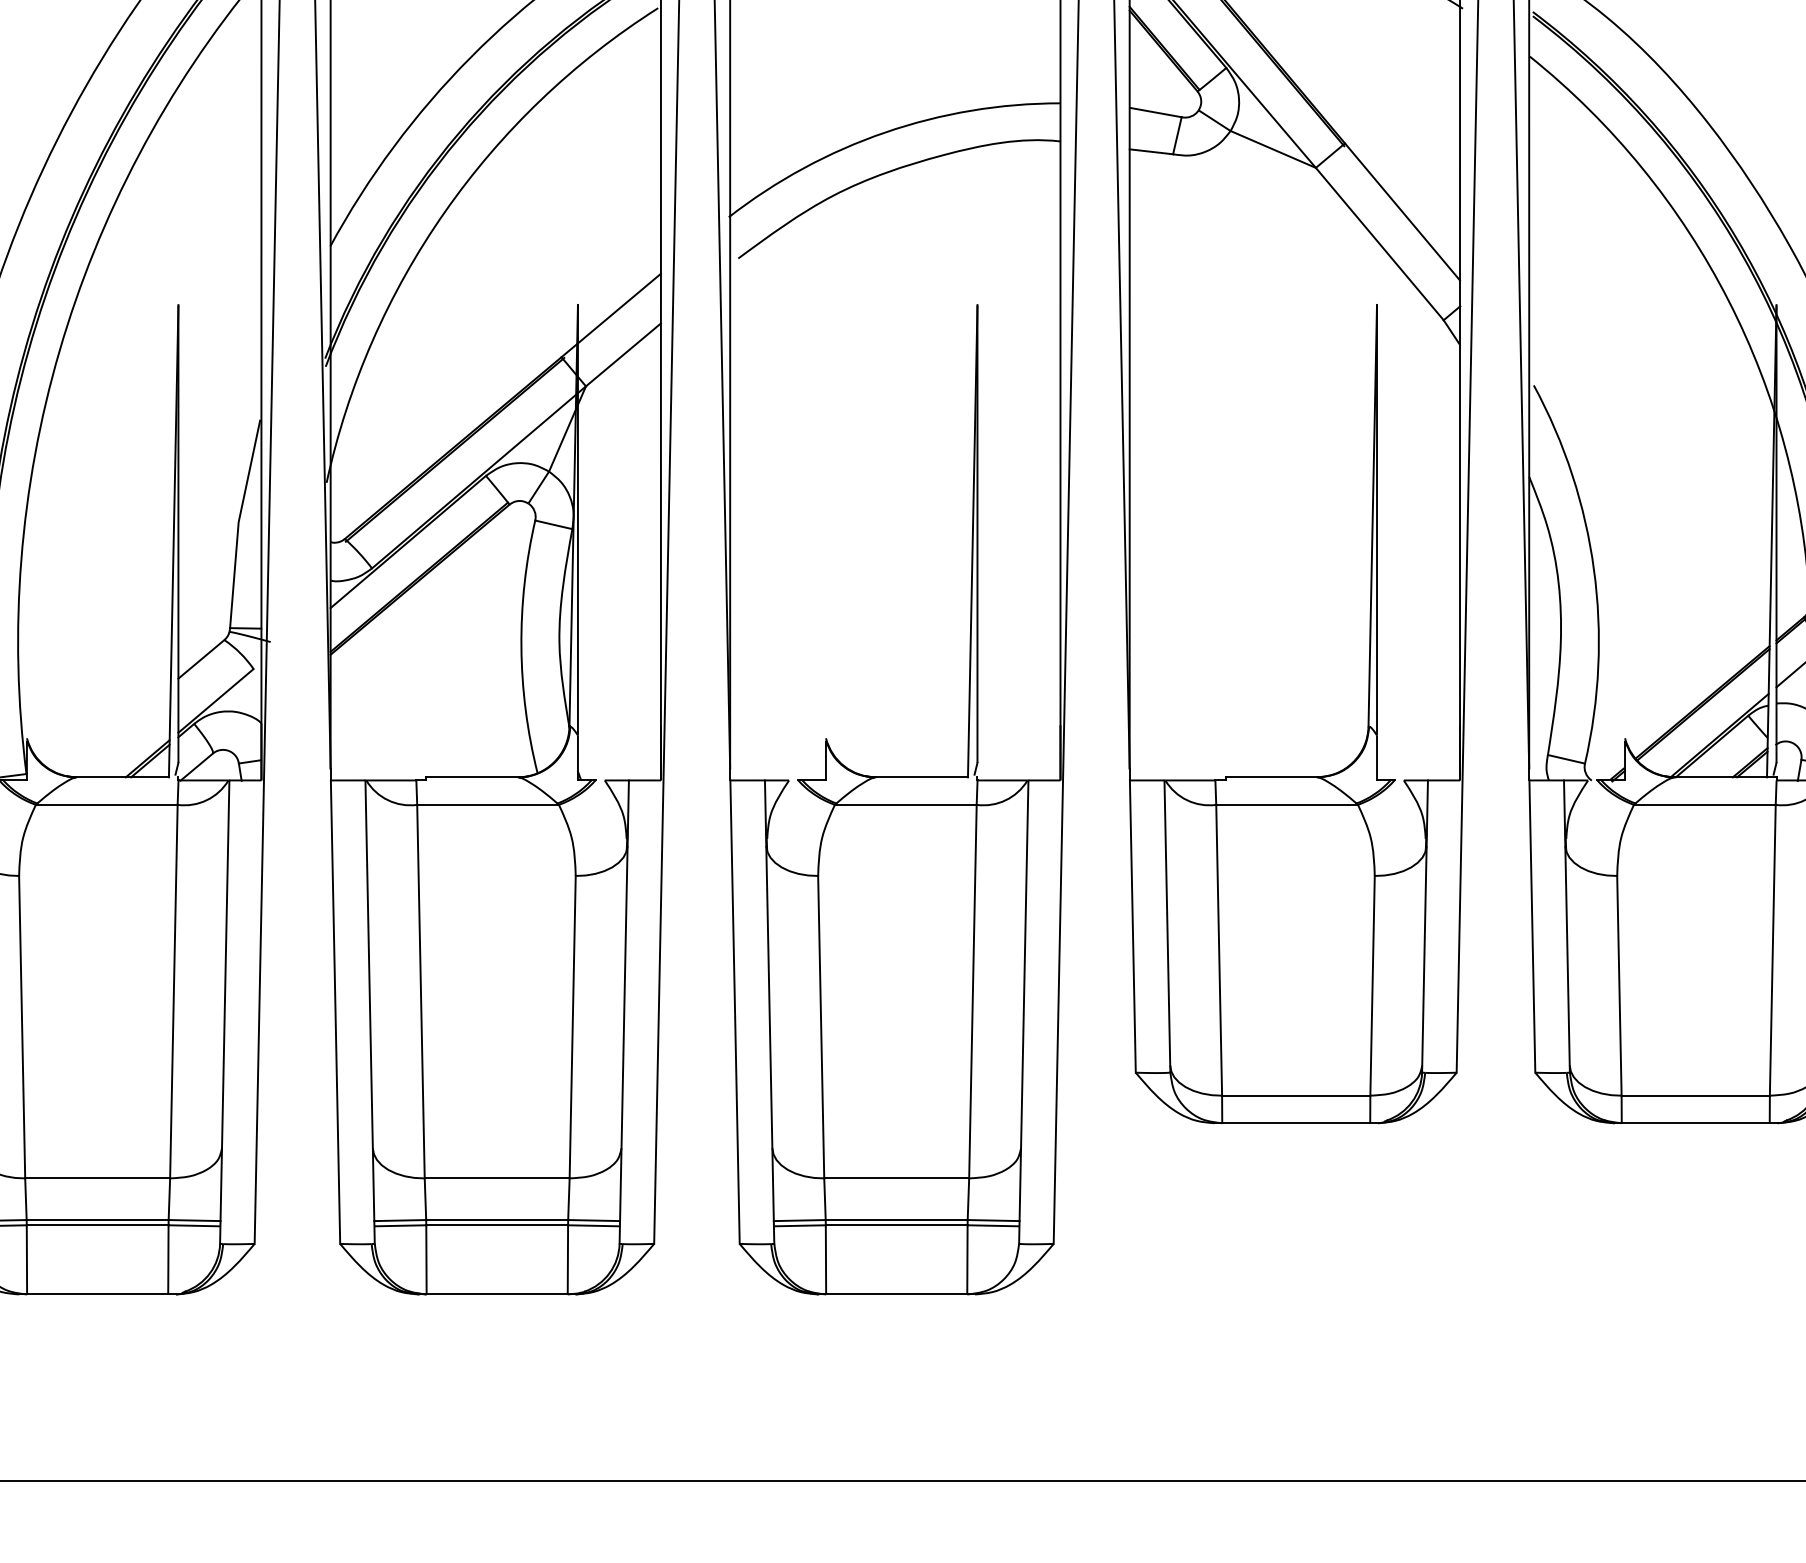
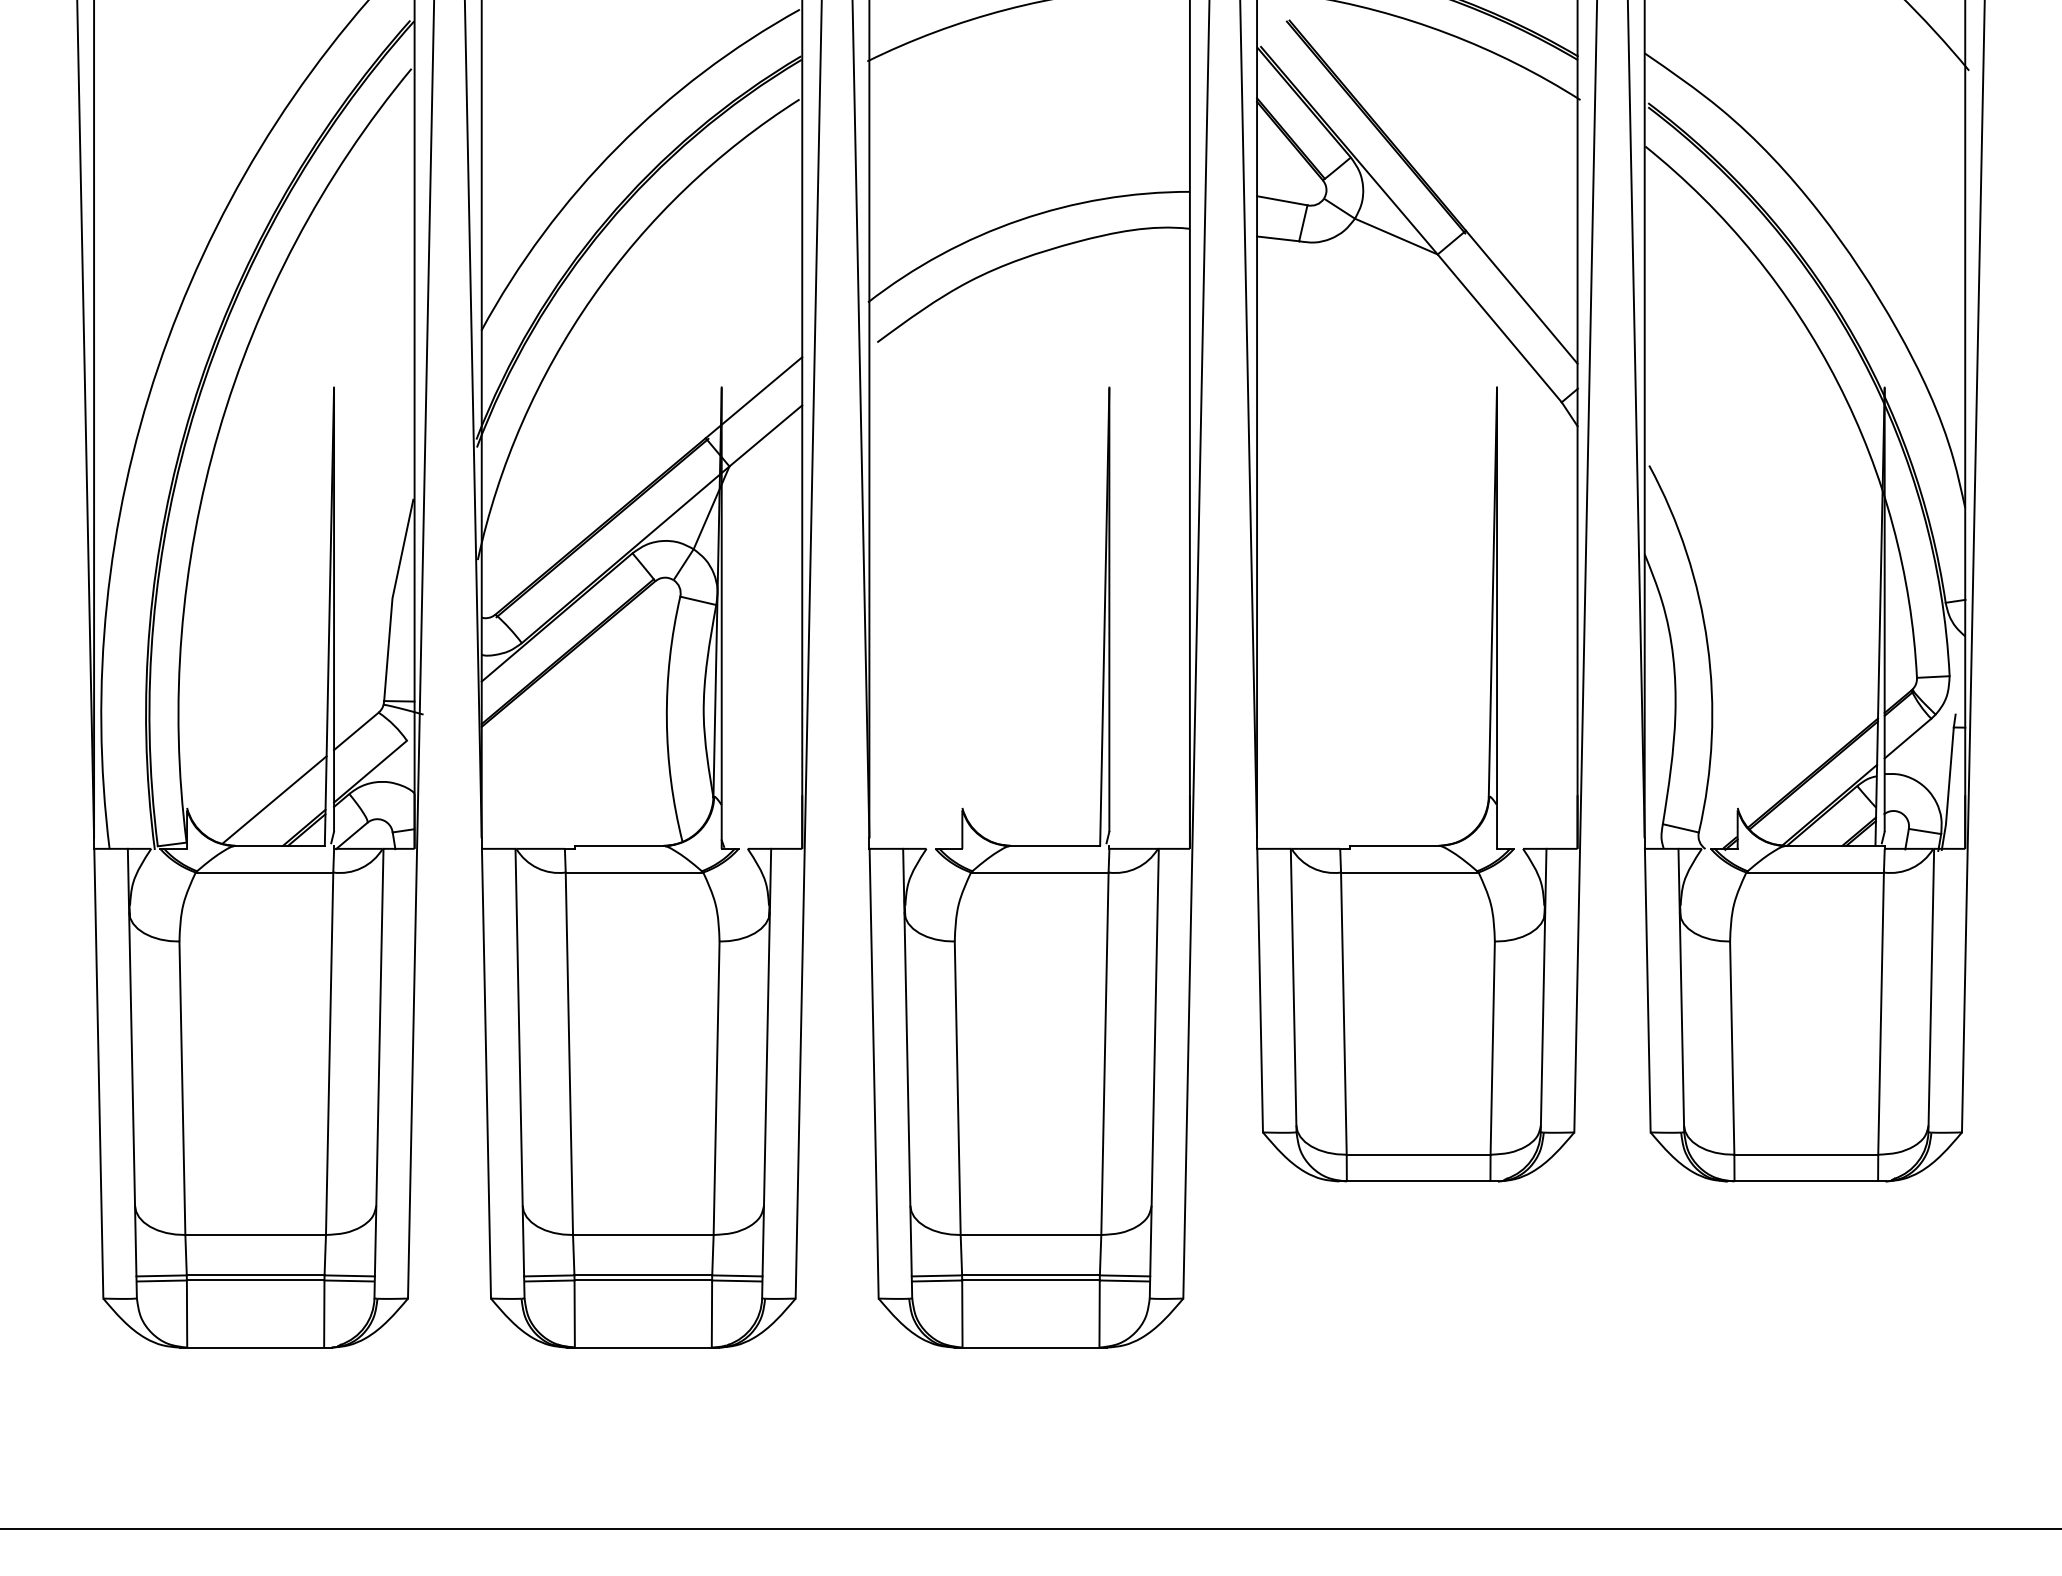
line: (117, 729) -> (274, 799), added

